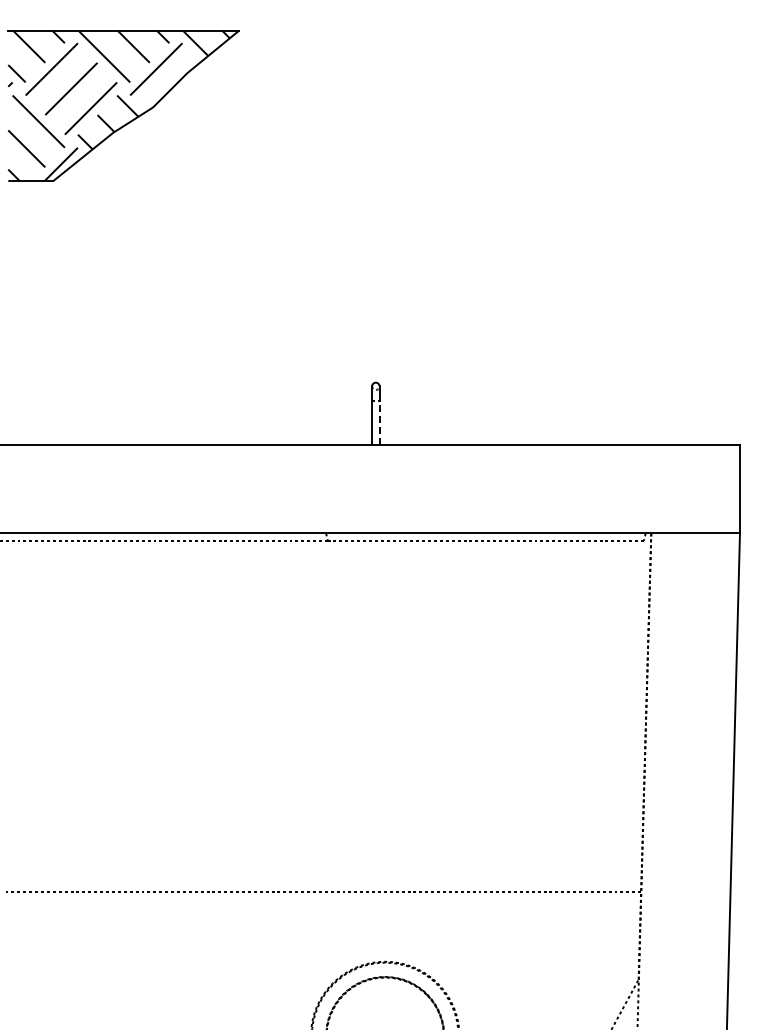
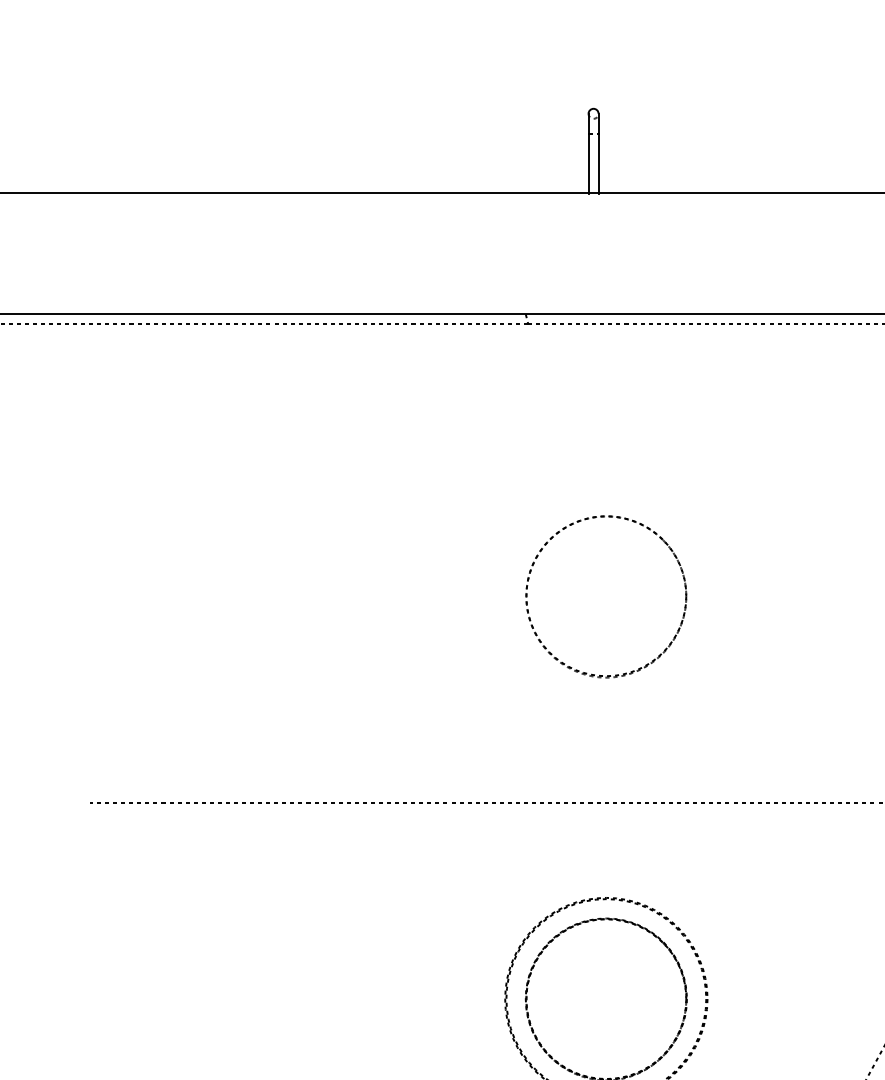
line: (379, 422) -> (598, 163), dashed -> solid
part: (330, 723) -> (531, 573), added

